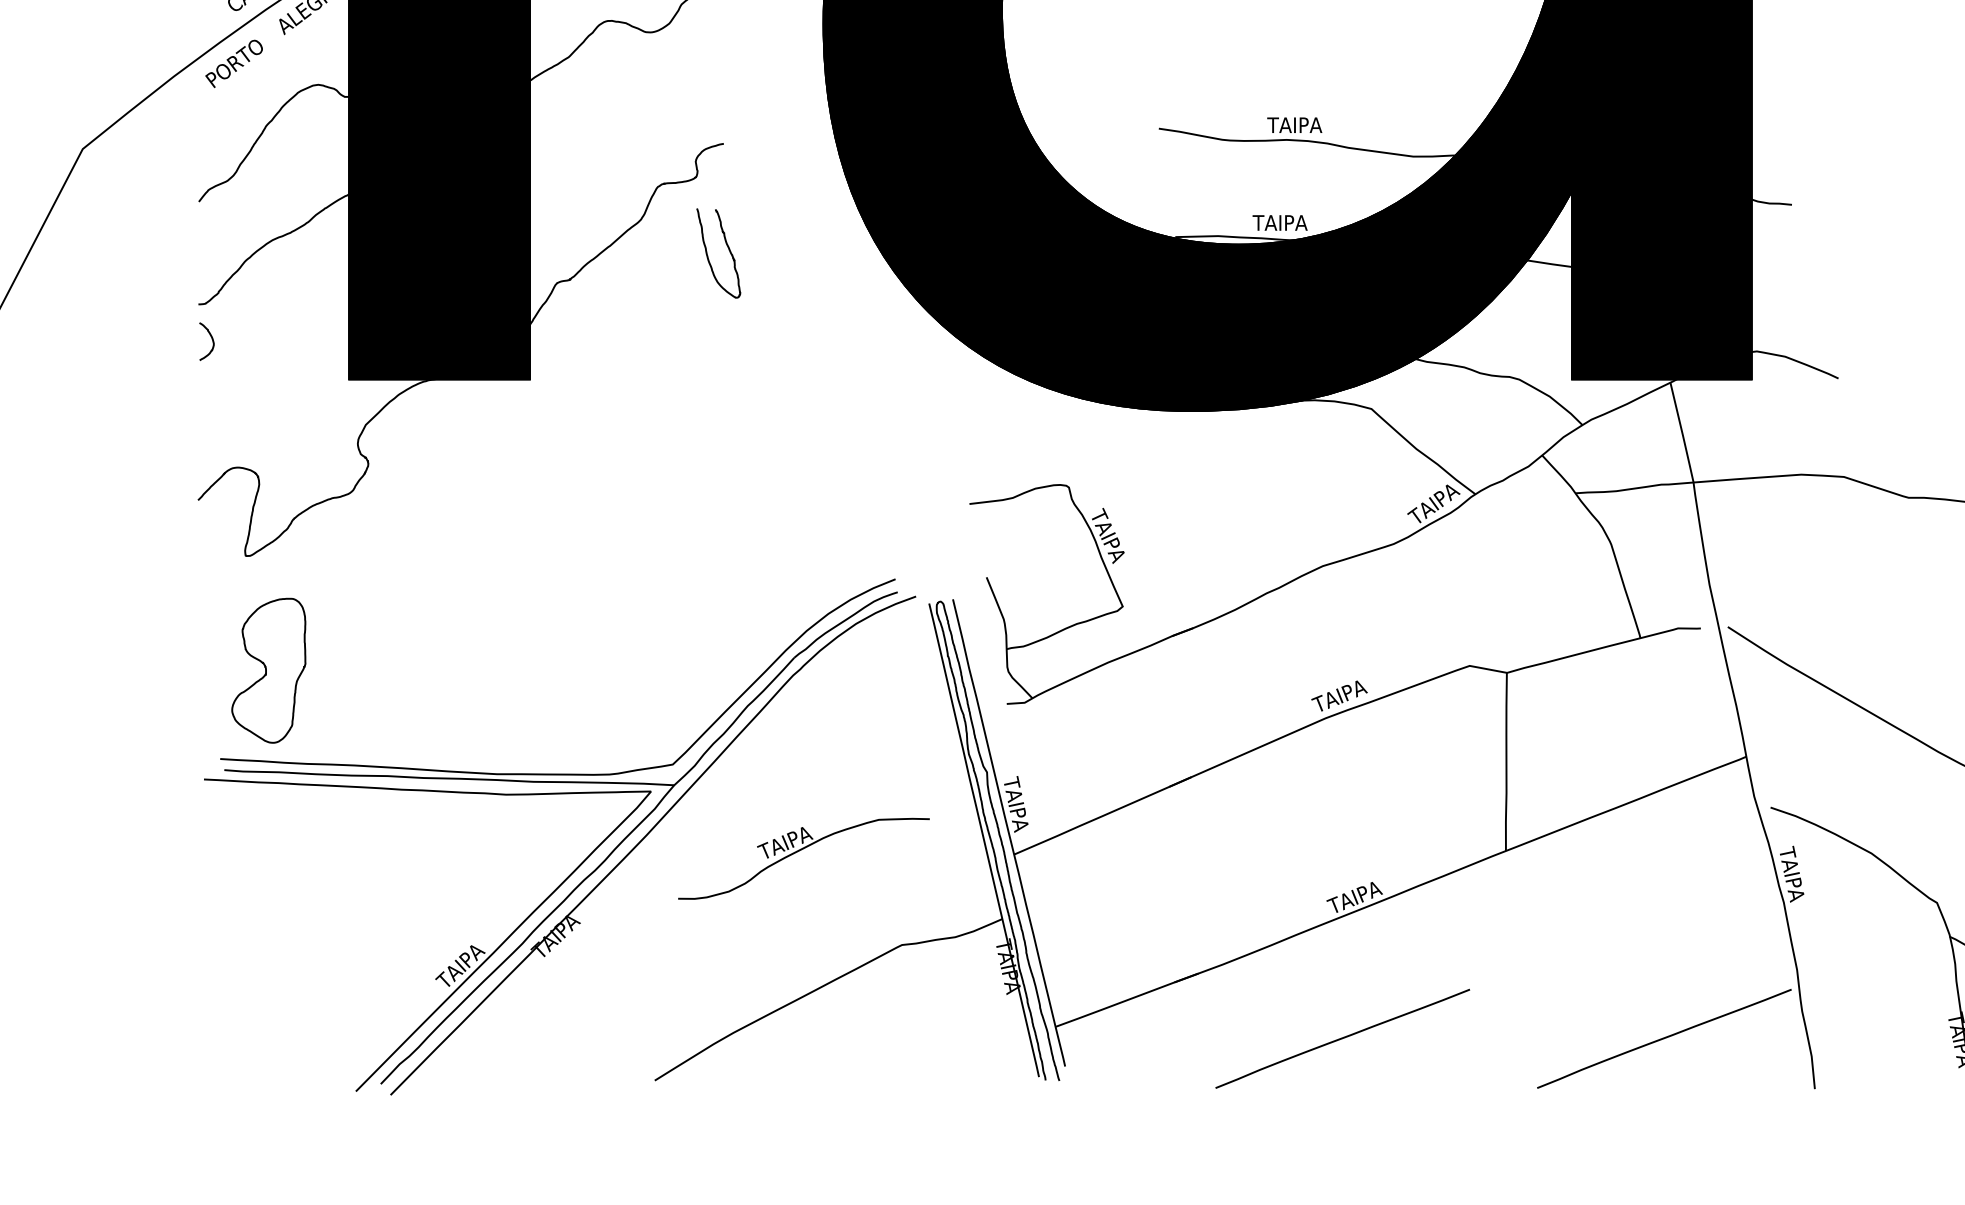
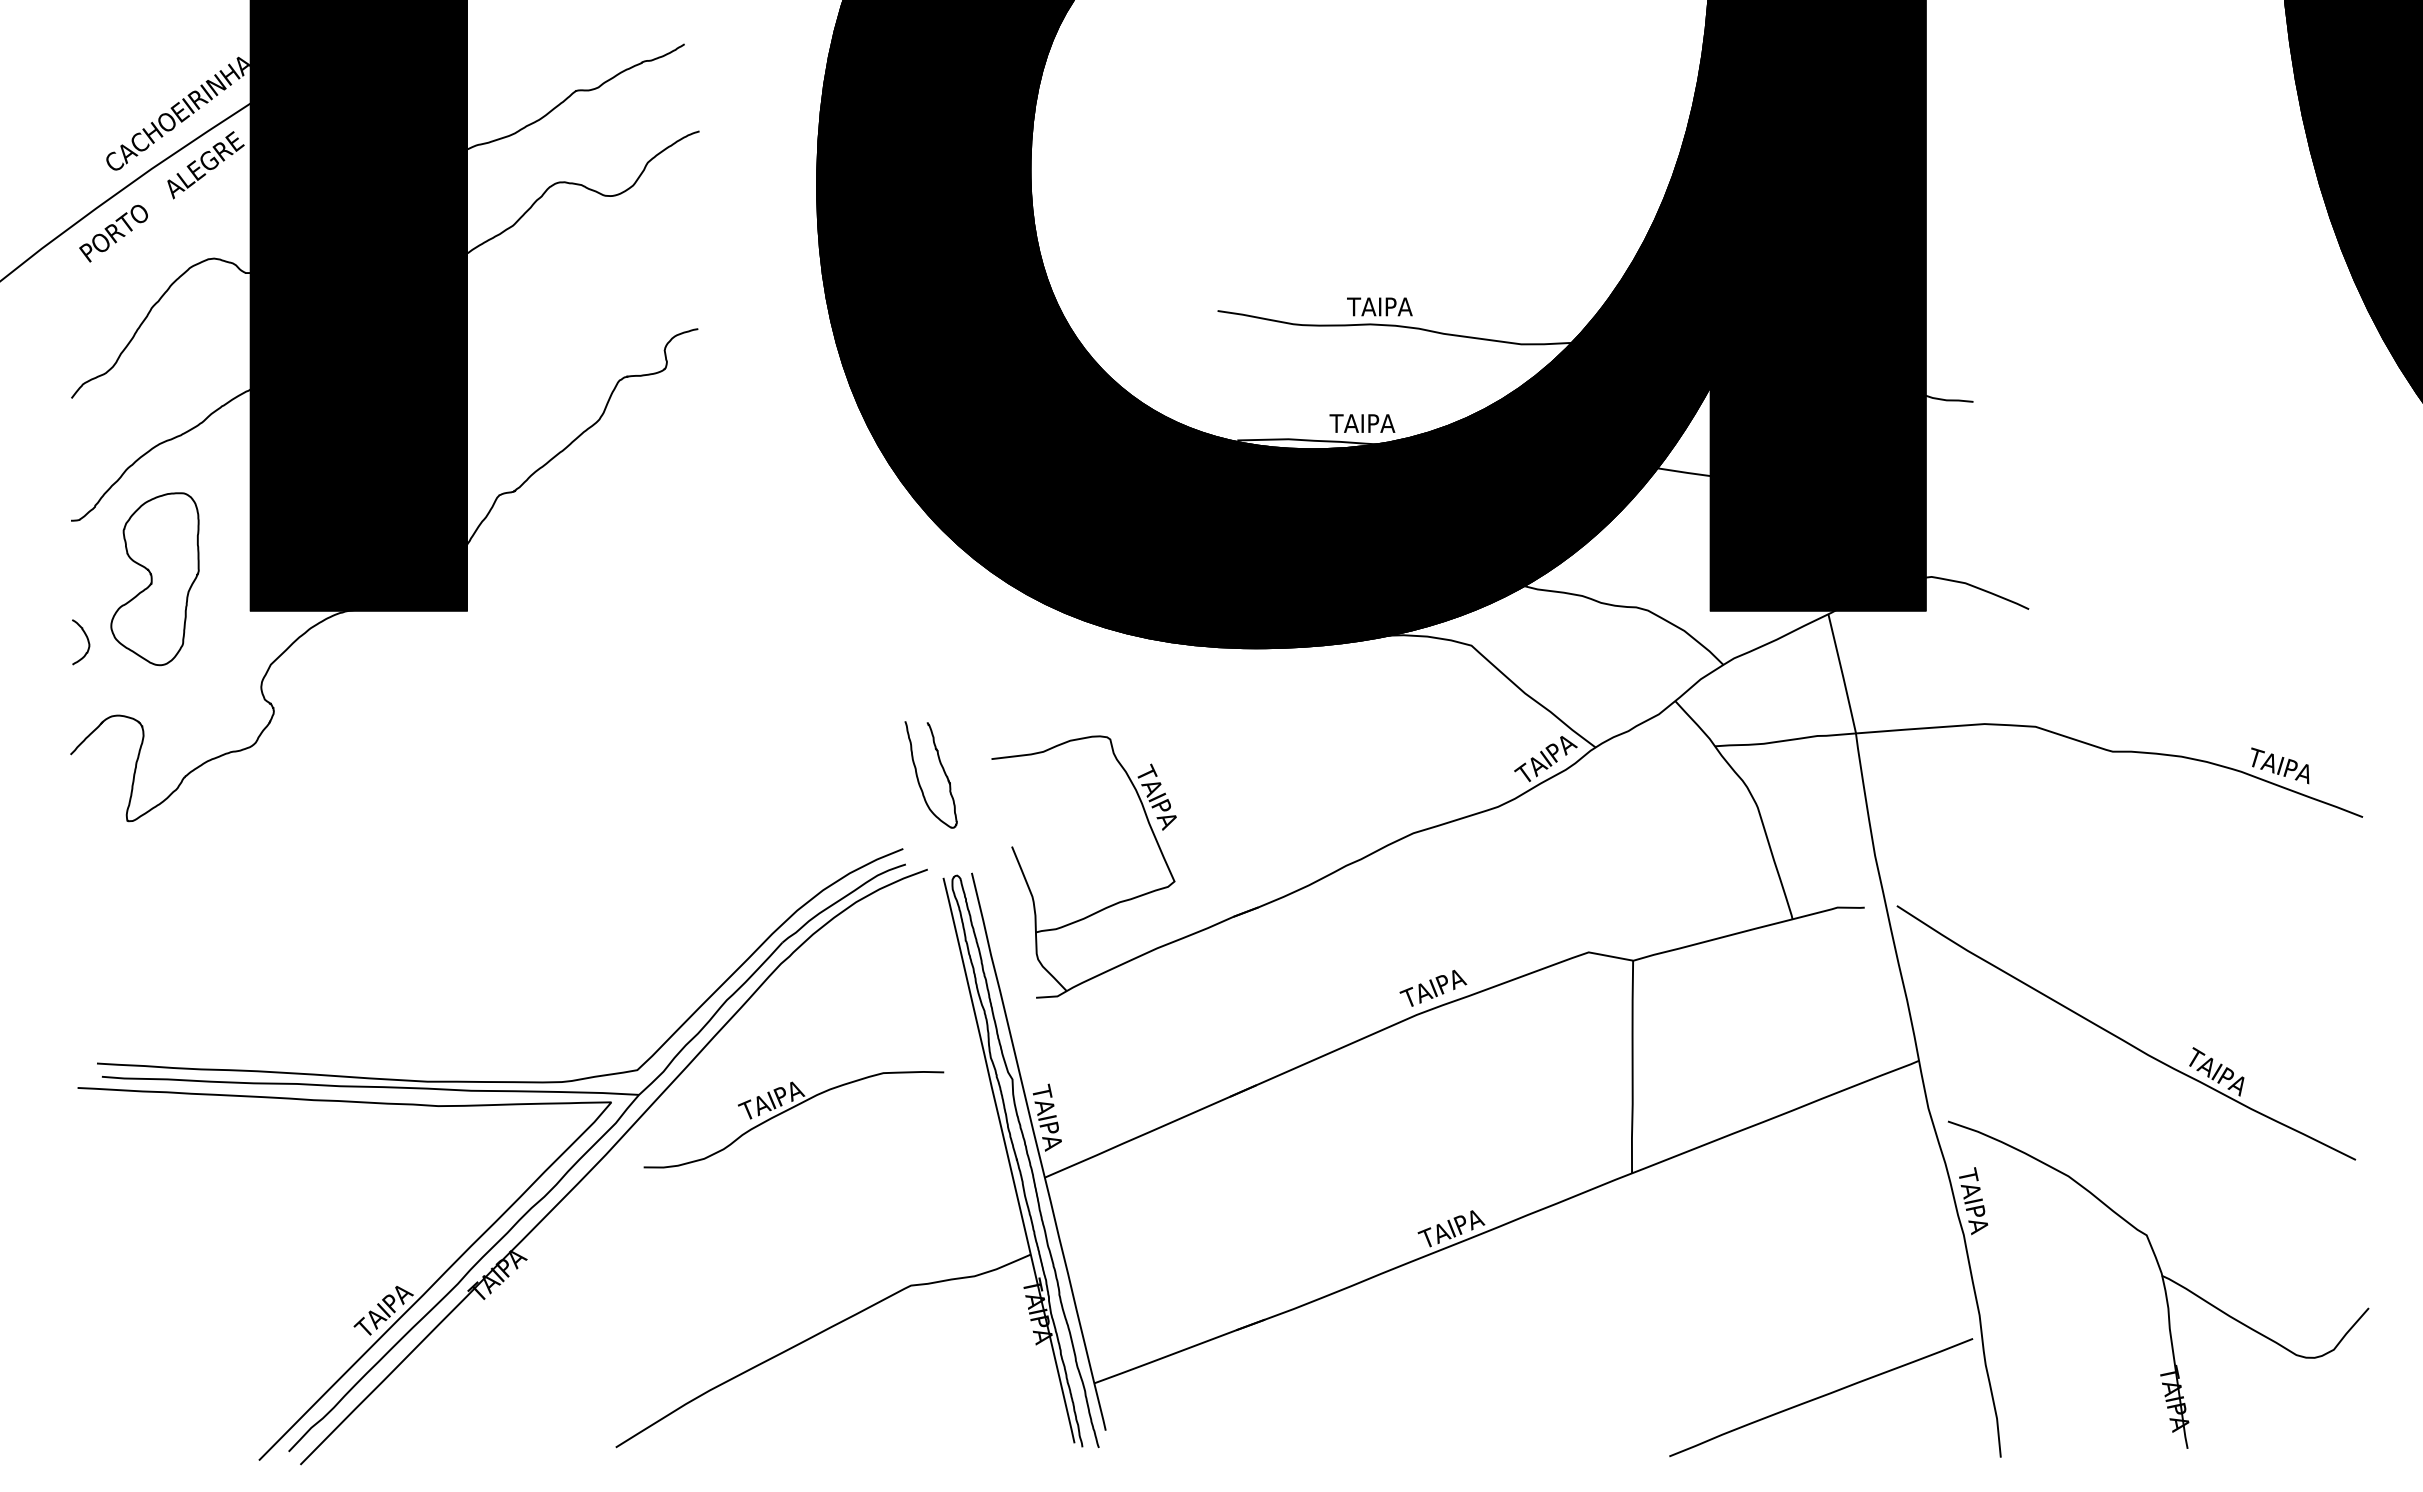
curve: (708, 255) -> (918, 777), moved
curve: (212, 341) -> (87, 641), moved
part: (268, 671) -> (154, 579), moved
part: (800, 851) -> (789, 1110), moved
curve: (1343, 1038) -> (1437, 1397), removed

